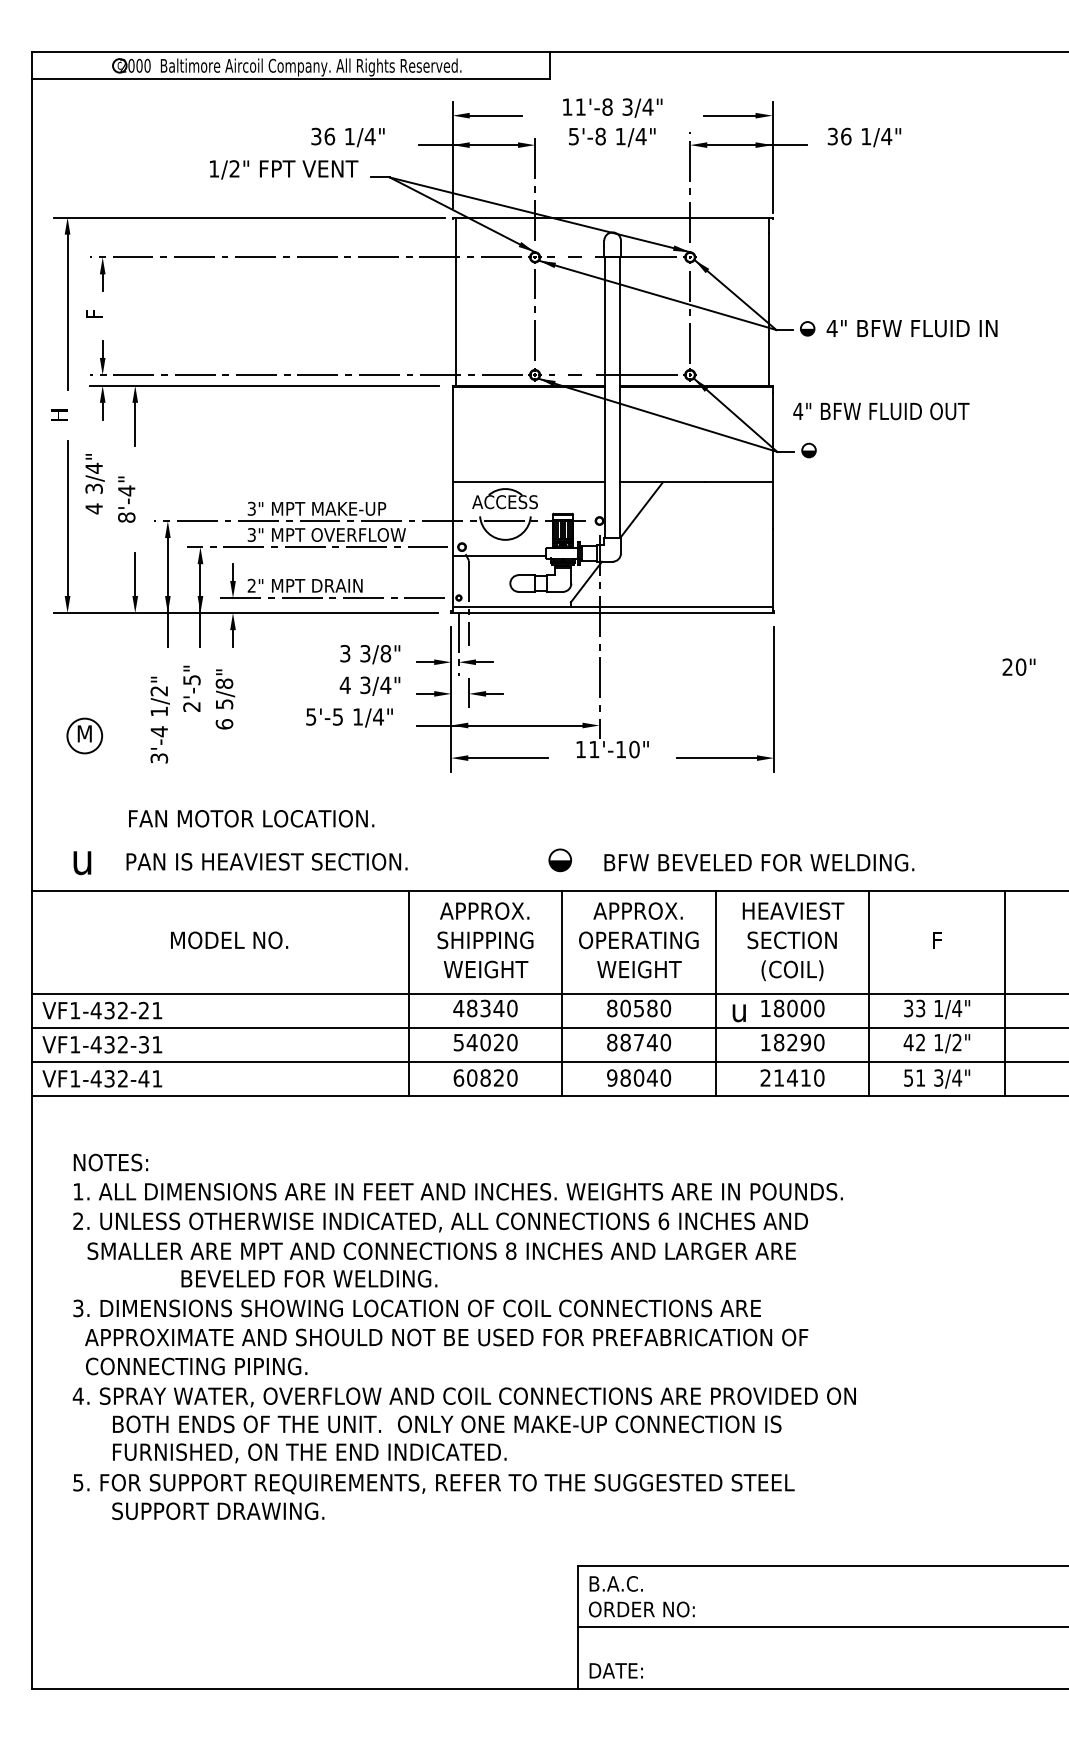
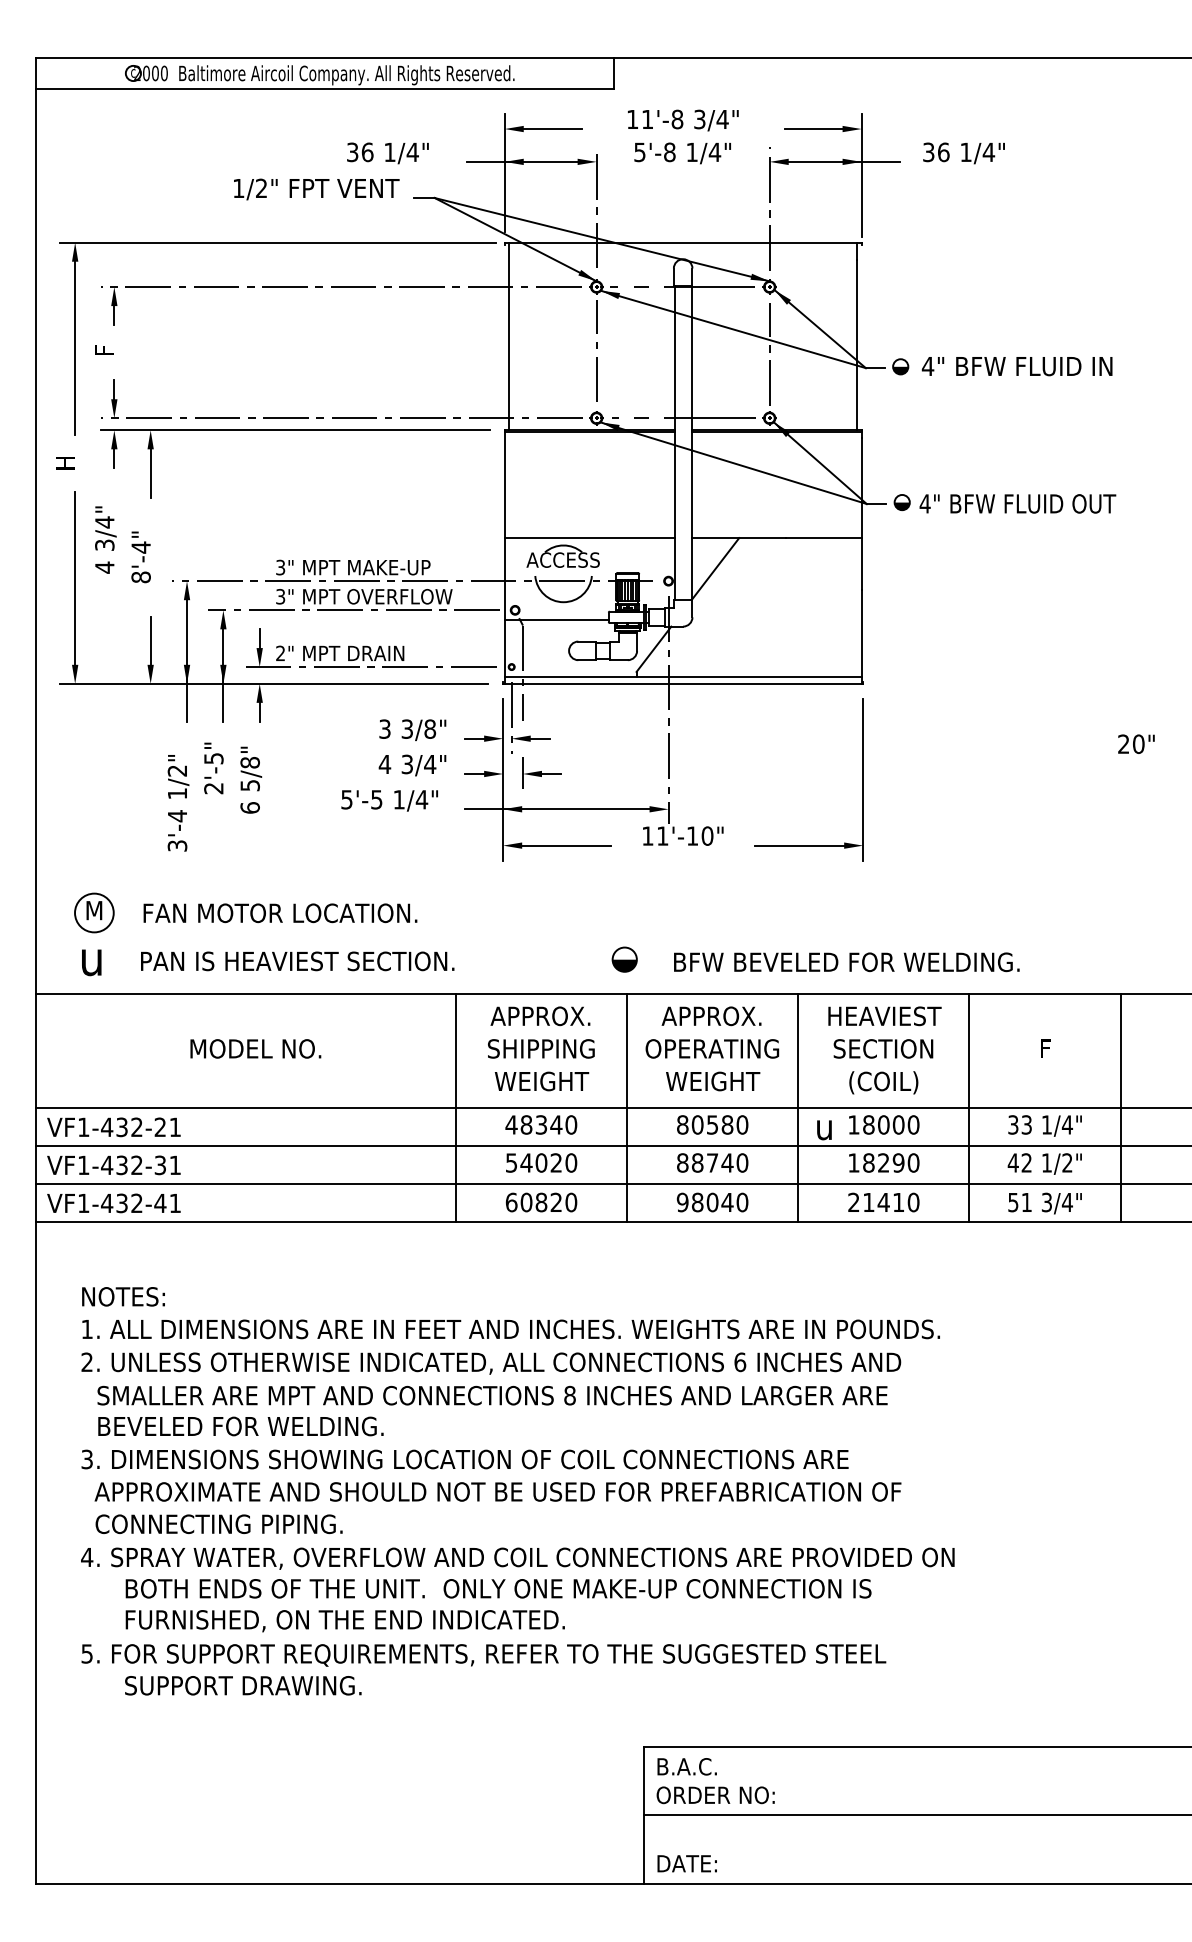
text: (880, 411) -> (1017, 503), moved
part: (84, 735) -> (94, 912), moved
text: (309, 1278) -> (240, 1426), moved

